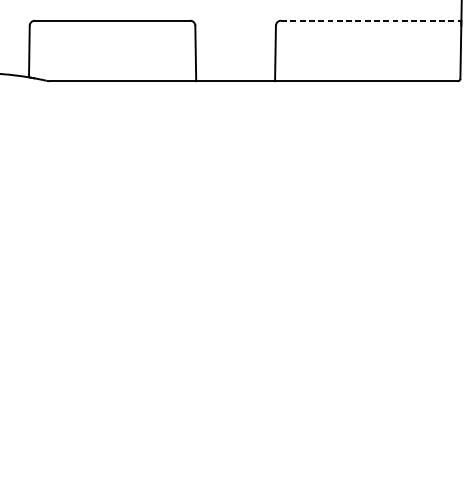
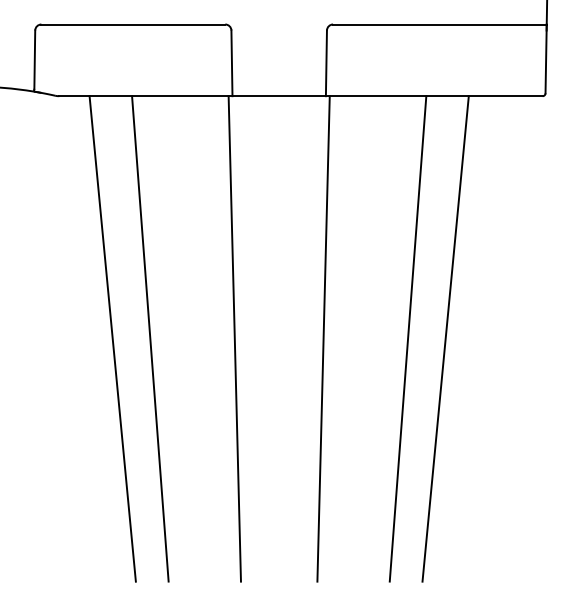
line: (370, 20) -> (439, 24), dashed -> solid
line: (94, 285) -> (112, 338), added
line: (127, 285) -> (150, 338), added
line: (197, 285) -> (234, 338), added
line: (273, 285) -> (323, 338), added
line: (343, 285) -> (407, 338), added
line: (375, 285) -> (445, 338), added

